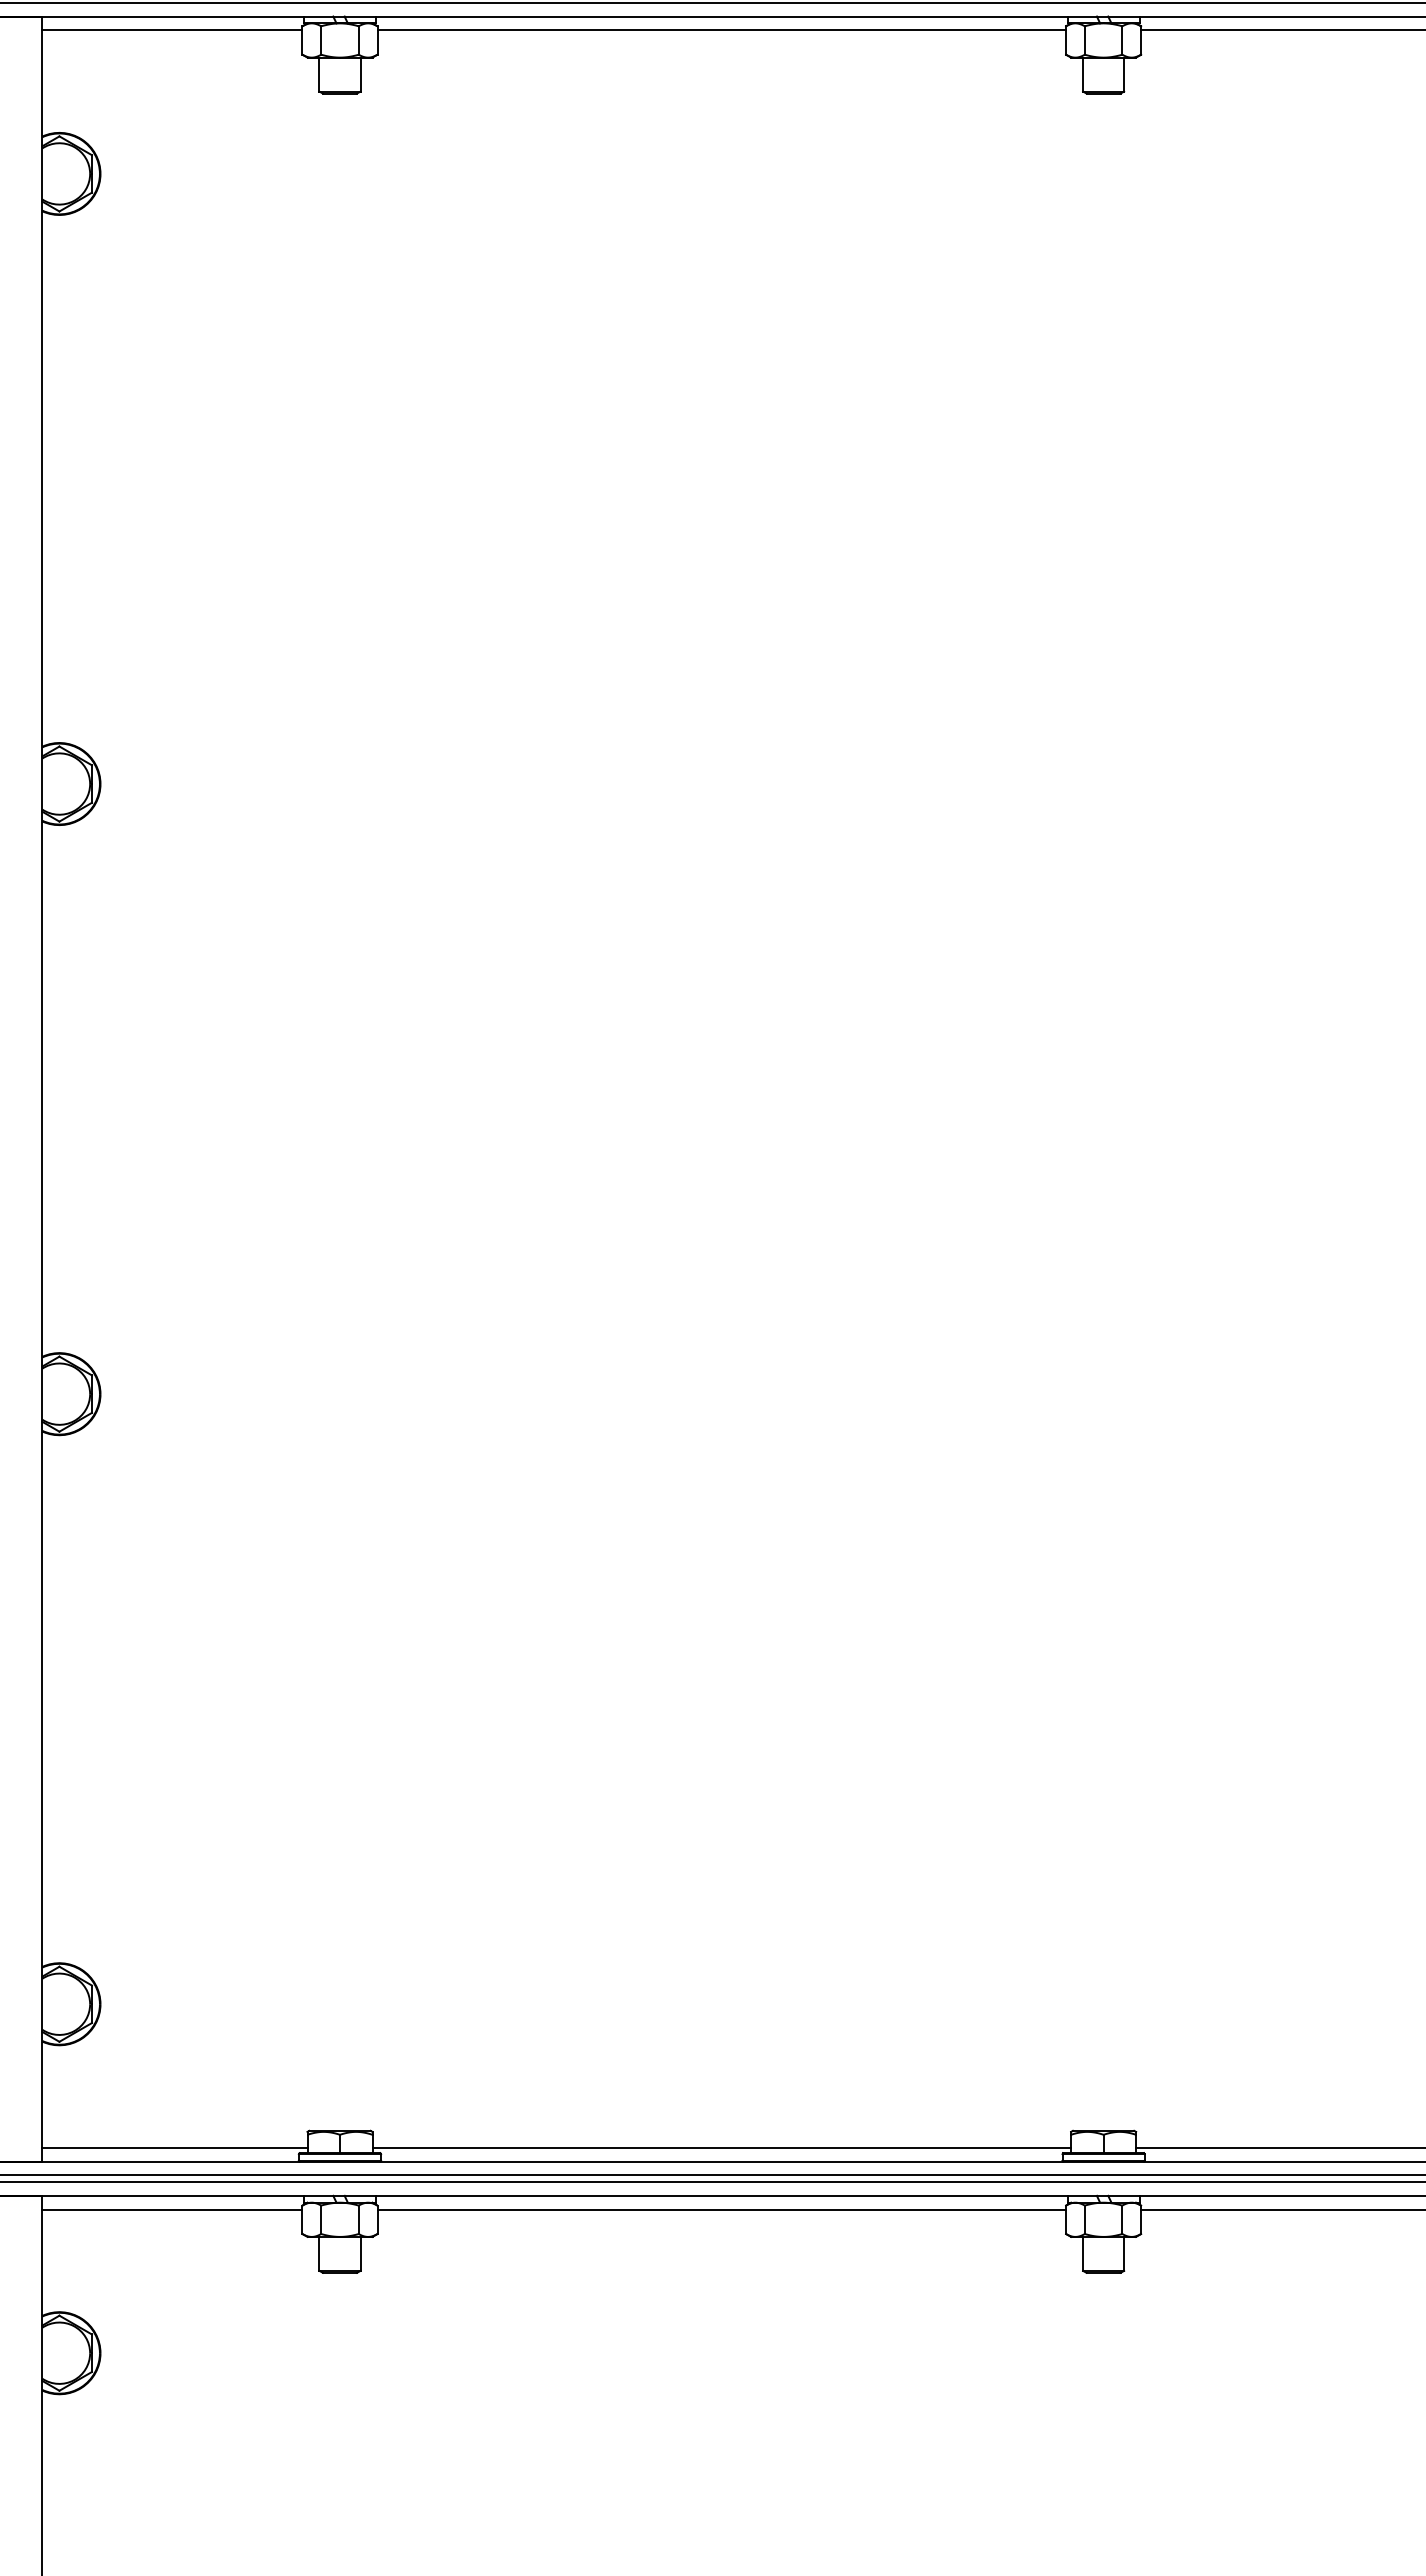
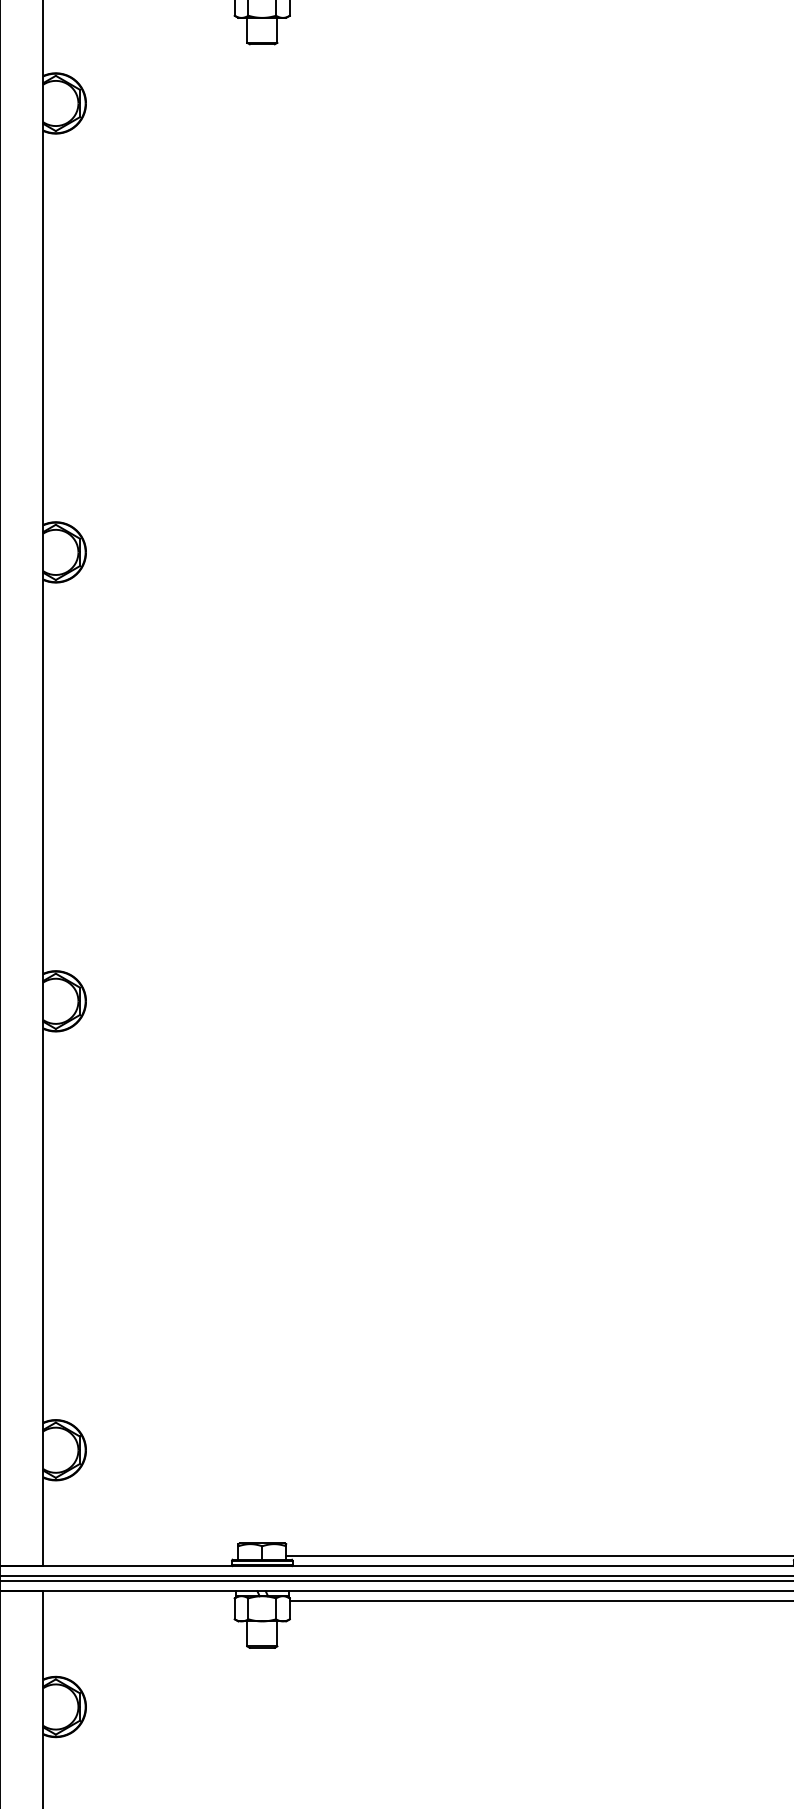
line: (174, 2147) -> (140, 1555), removed
line: (172, 2209) -> (139, 1601), removed

